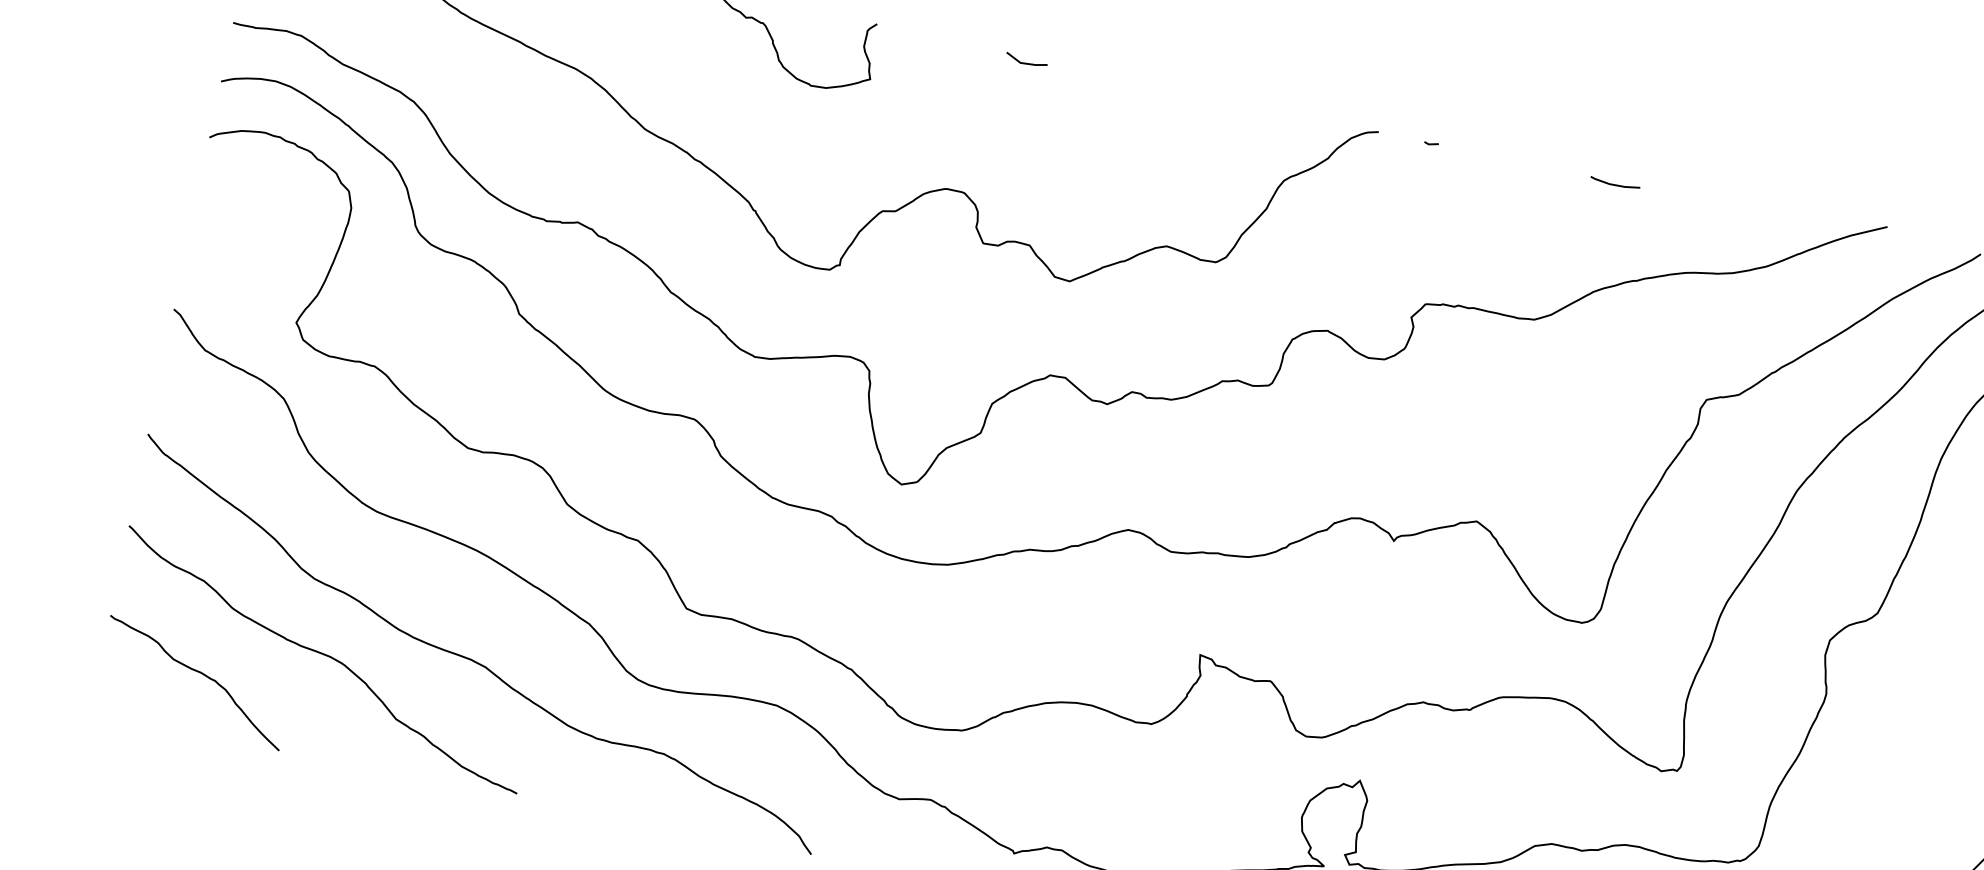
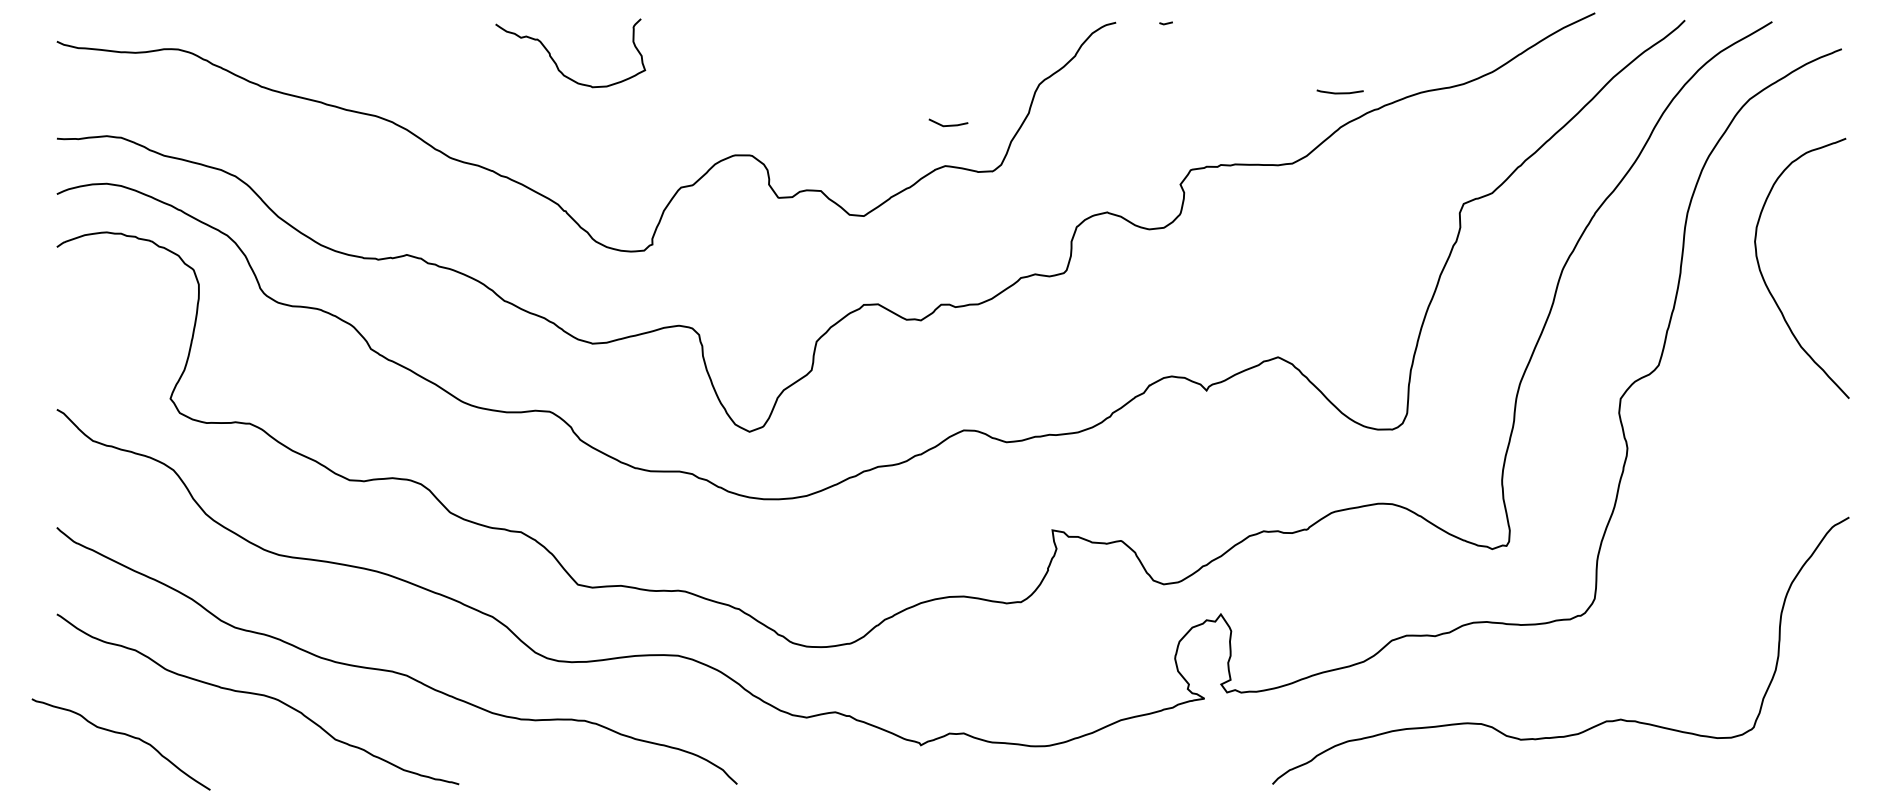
line: (1027, 62) -> (949, 124), moved
line: (1614, 183) -> (1339, 92), moved
curve: (196, 672) -> (120, 734), moved

